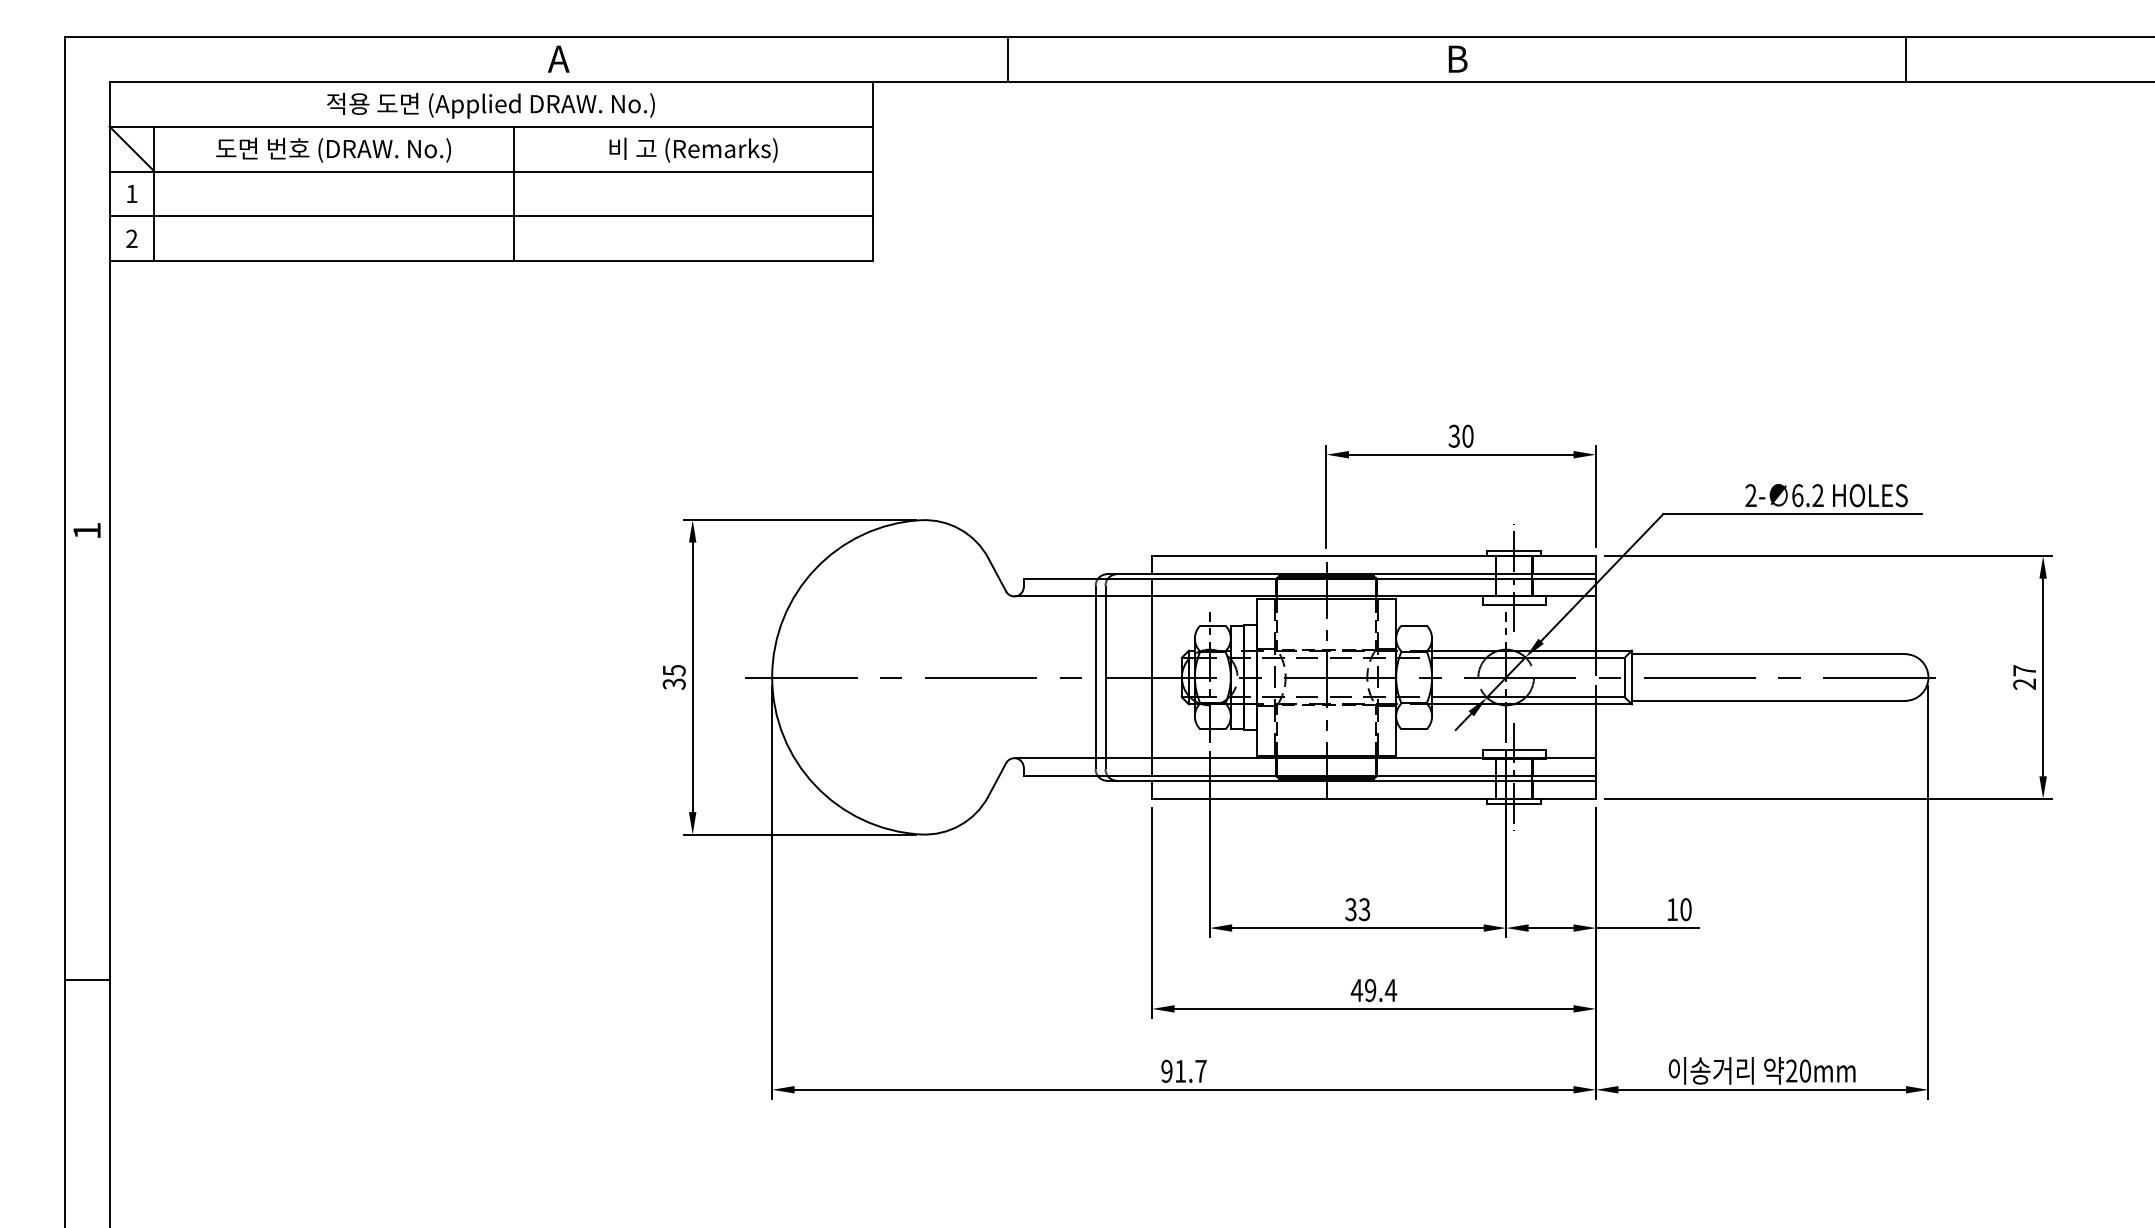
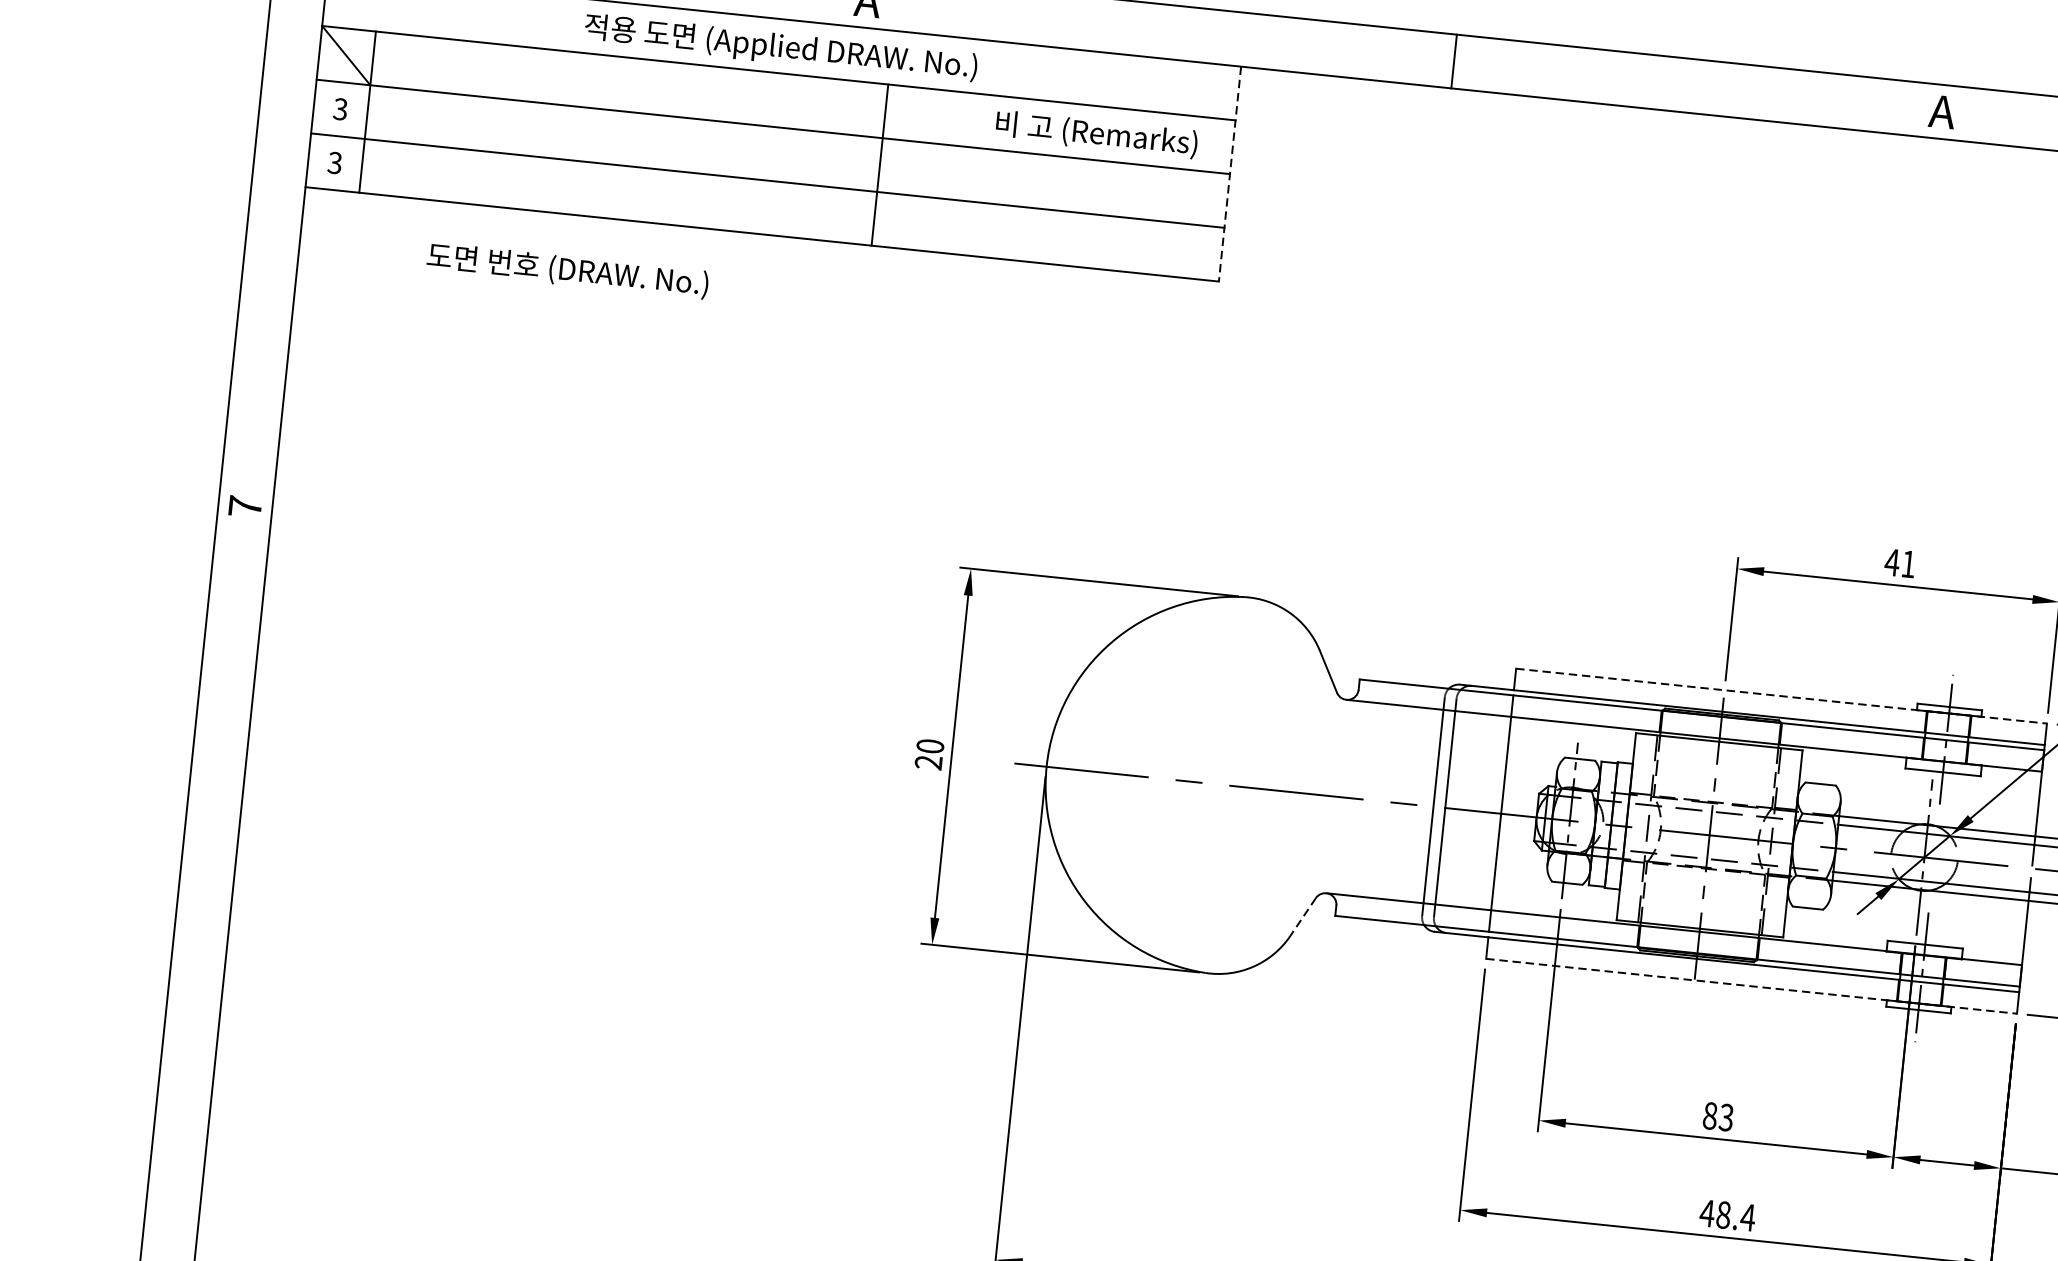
line: (1007, 58) -> (1453, 60), moved
text: (1456, 58) -> (1941, 111), B -> A
text: (333, 149) -> (567, 270), moved
text: (693, 149) -> (1096, 133), moved
line: (873, 171) -> (1230, 174), solid -> dashed
text: (131, 193) -> (340, 108), 1 -> 3
line: (513, 193) -> (879, 164), moved
text: (131, 239) -> (334, 163), 2 -> 3
text: (1460, 435) -> (1899, 562), 30 -> 41
text: (86, 530) -> (244, 506), 1 -> 7
line: (1374, 556) -> (1781, 696), solid -> dashed
text: (673, 677) -> (928, 754), 35 -> 20
line: (997, 779) -> (1303, 916), solid -> dashed
line: (1374, 798) -> (1752, 985), solid -> dashed
text: (1350, 909) -> (1709, 1115), 33 -> 83
line: (86, 980) -> (189, 1044), removed
text: (1370, 990) -> (1723, 1215), 49.4 -> 48.4

